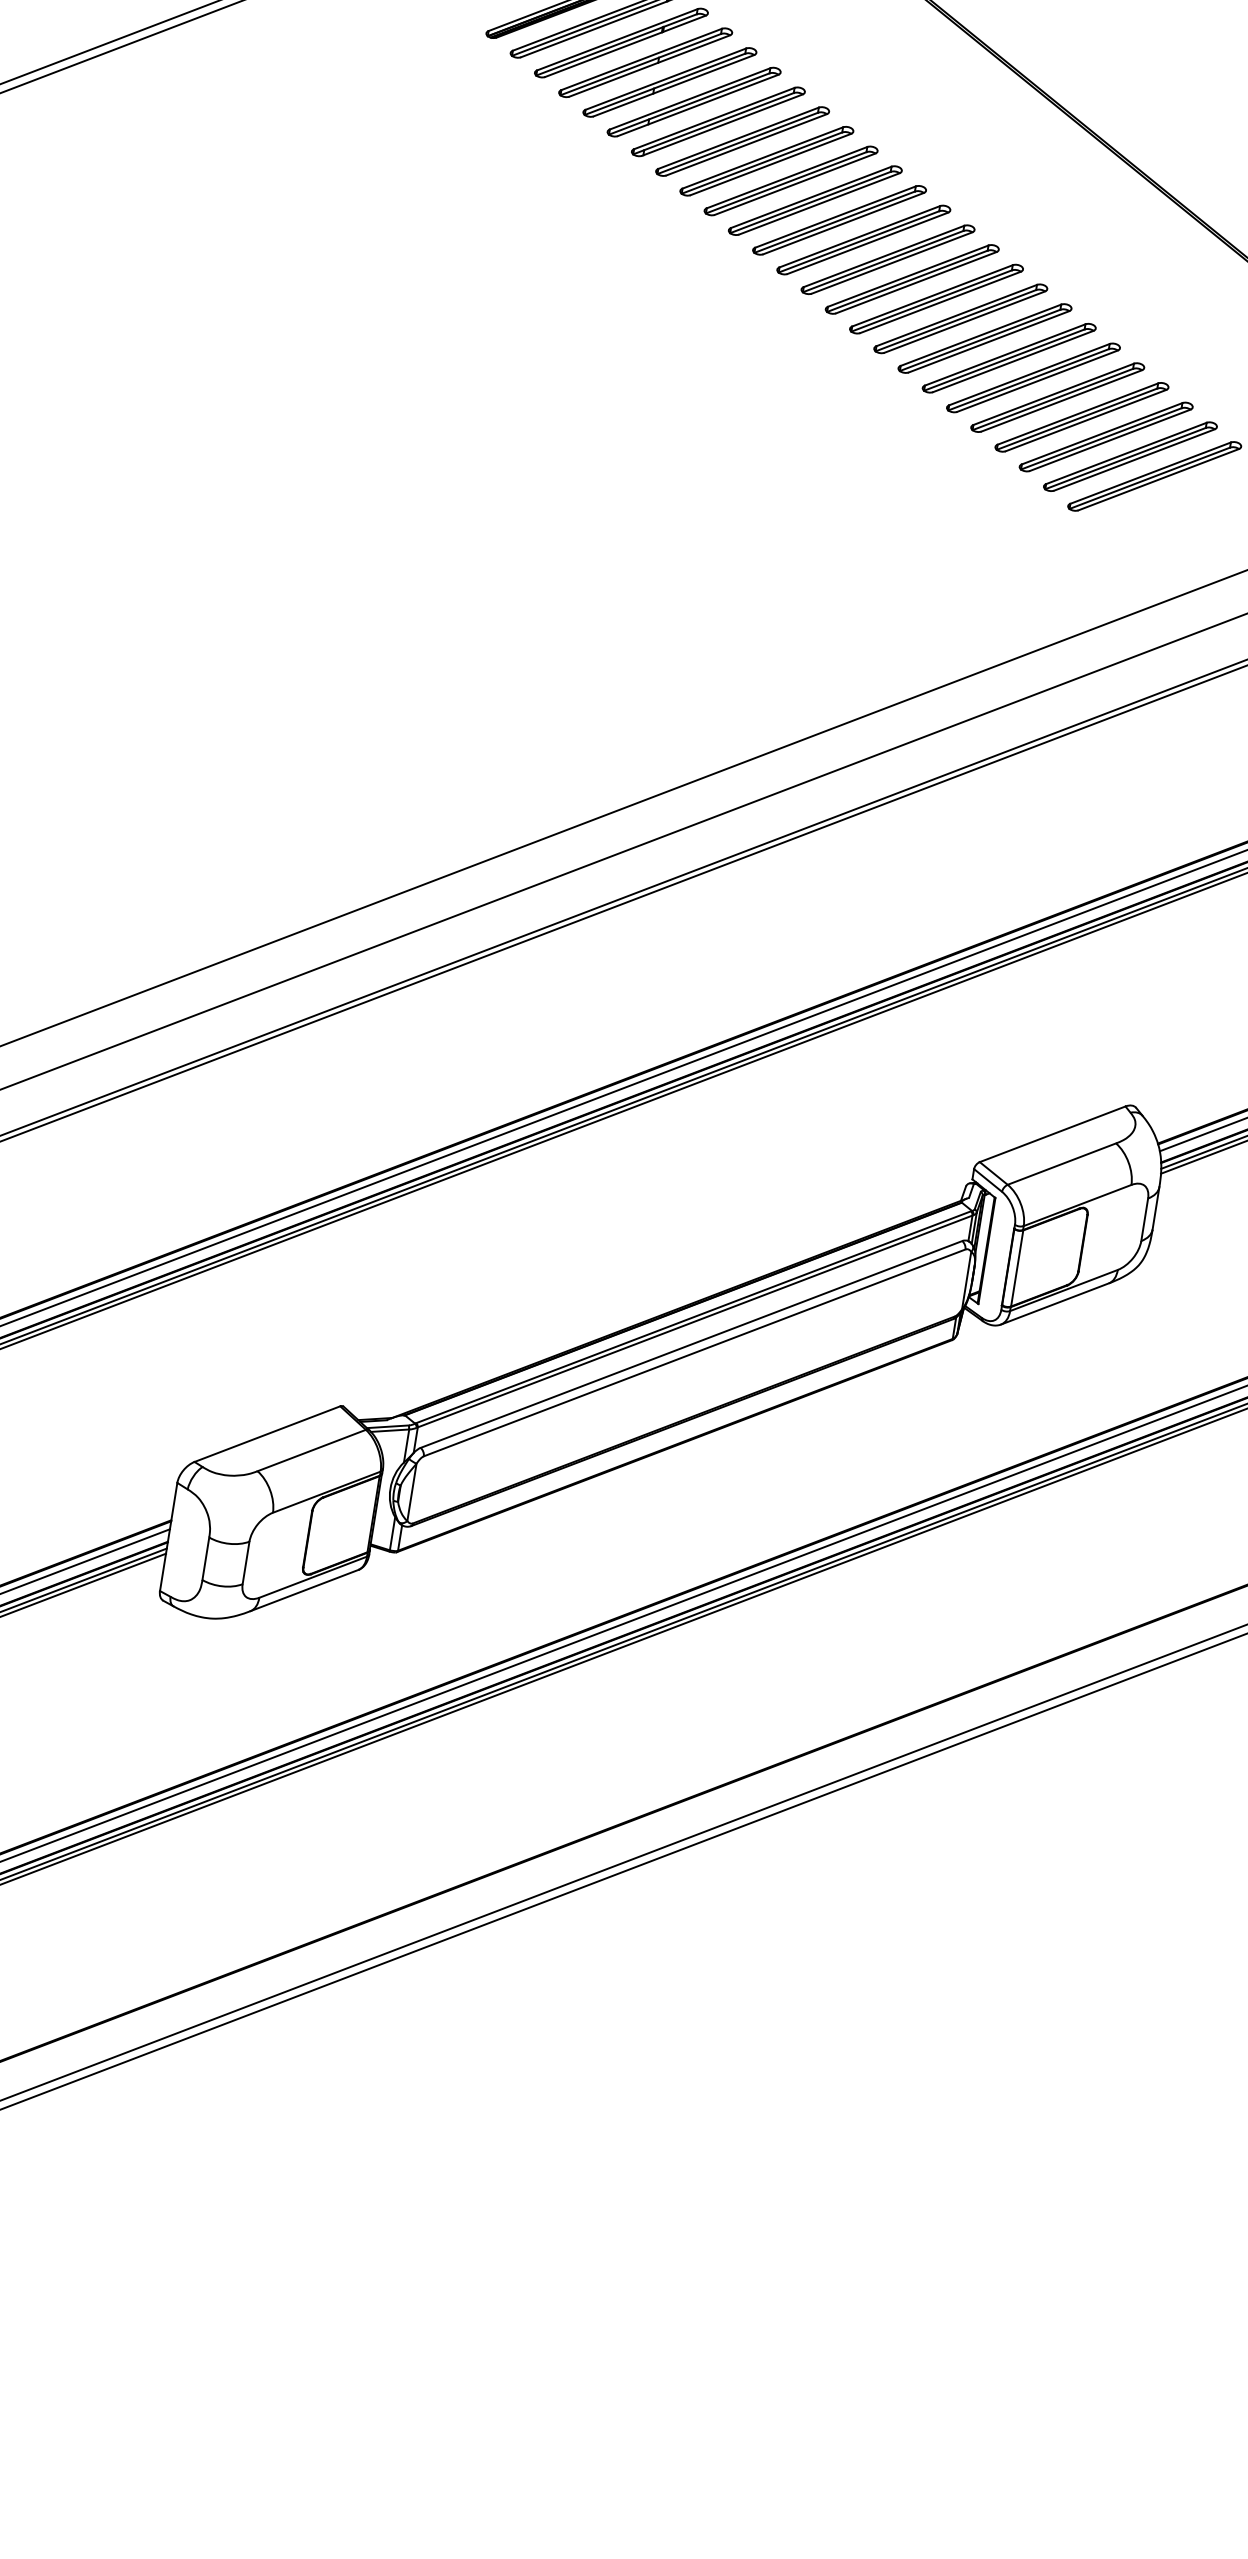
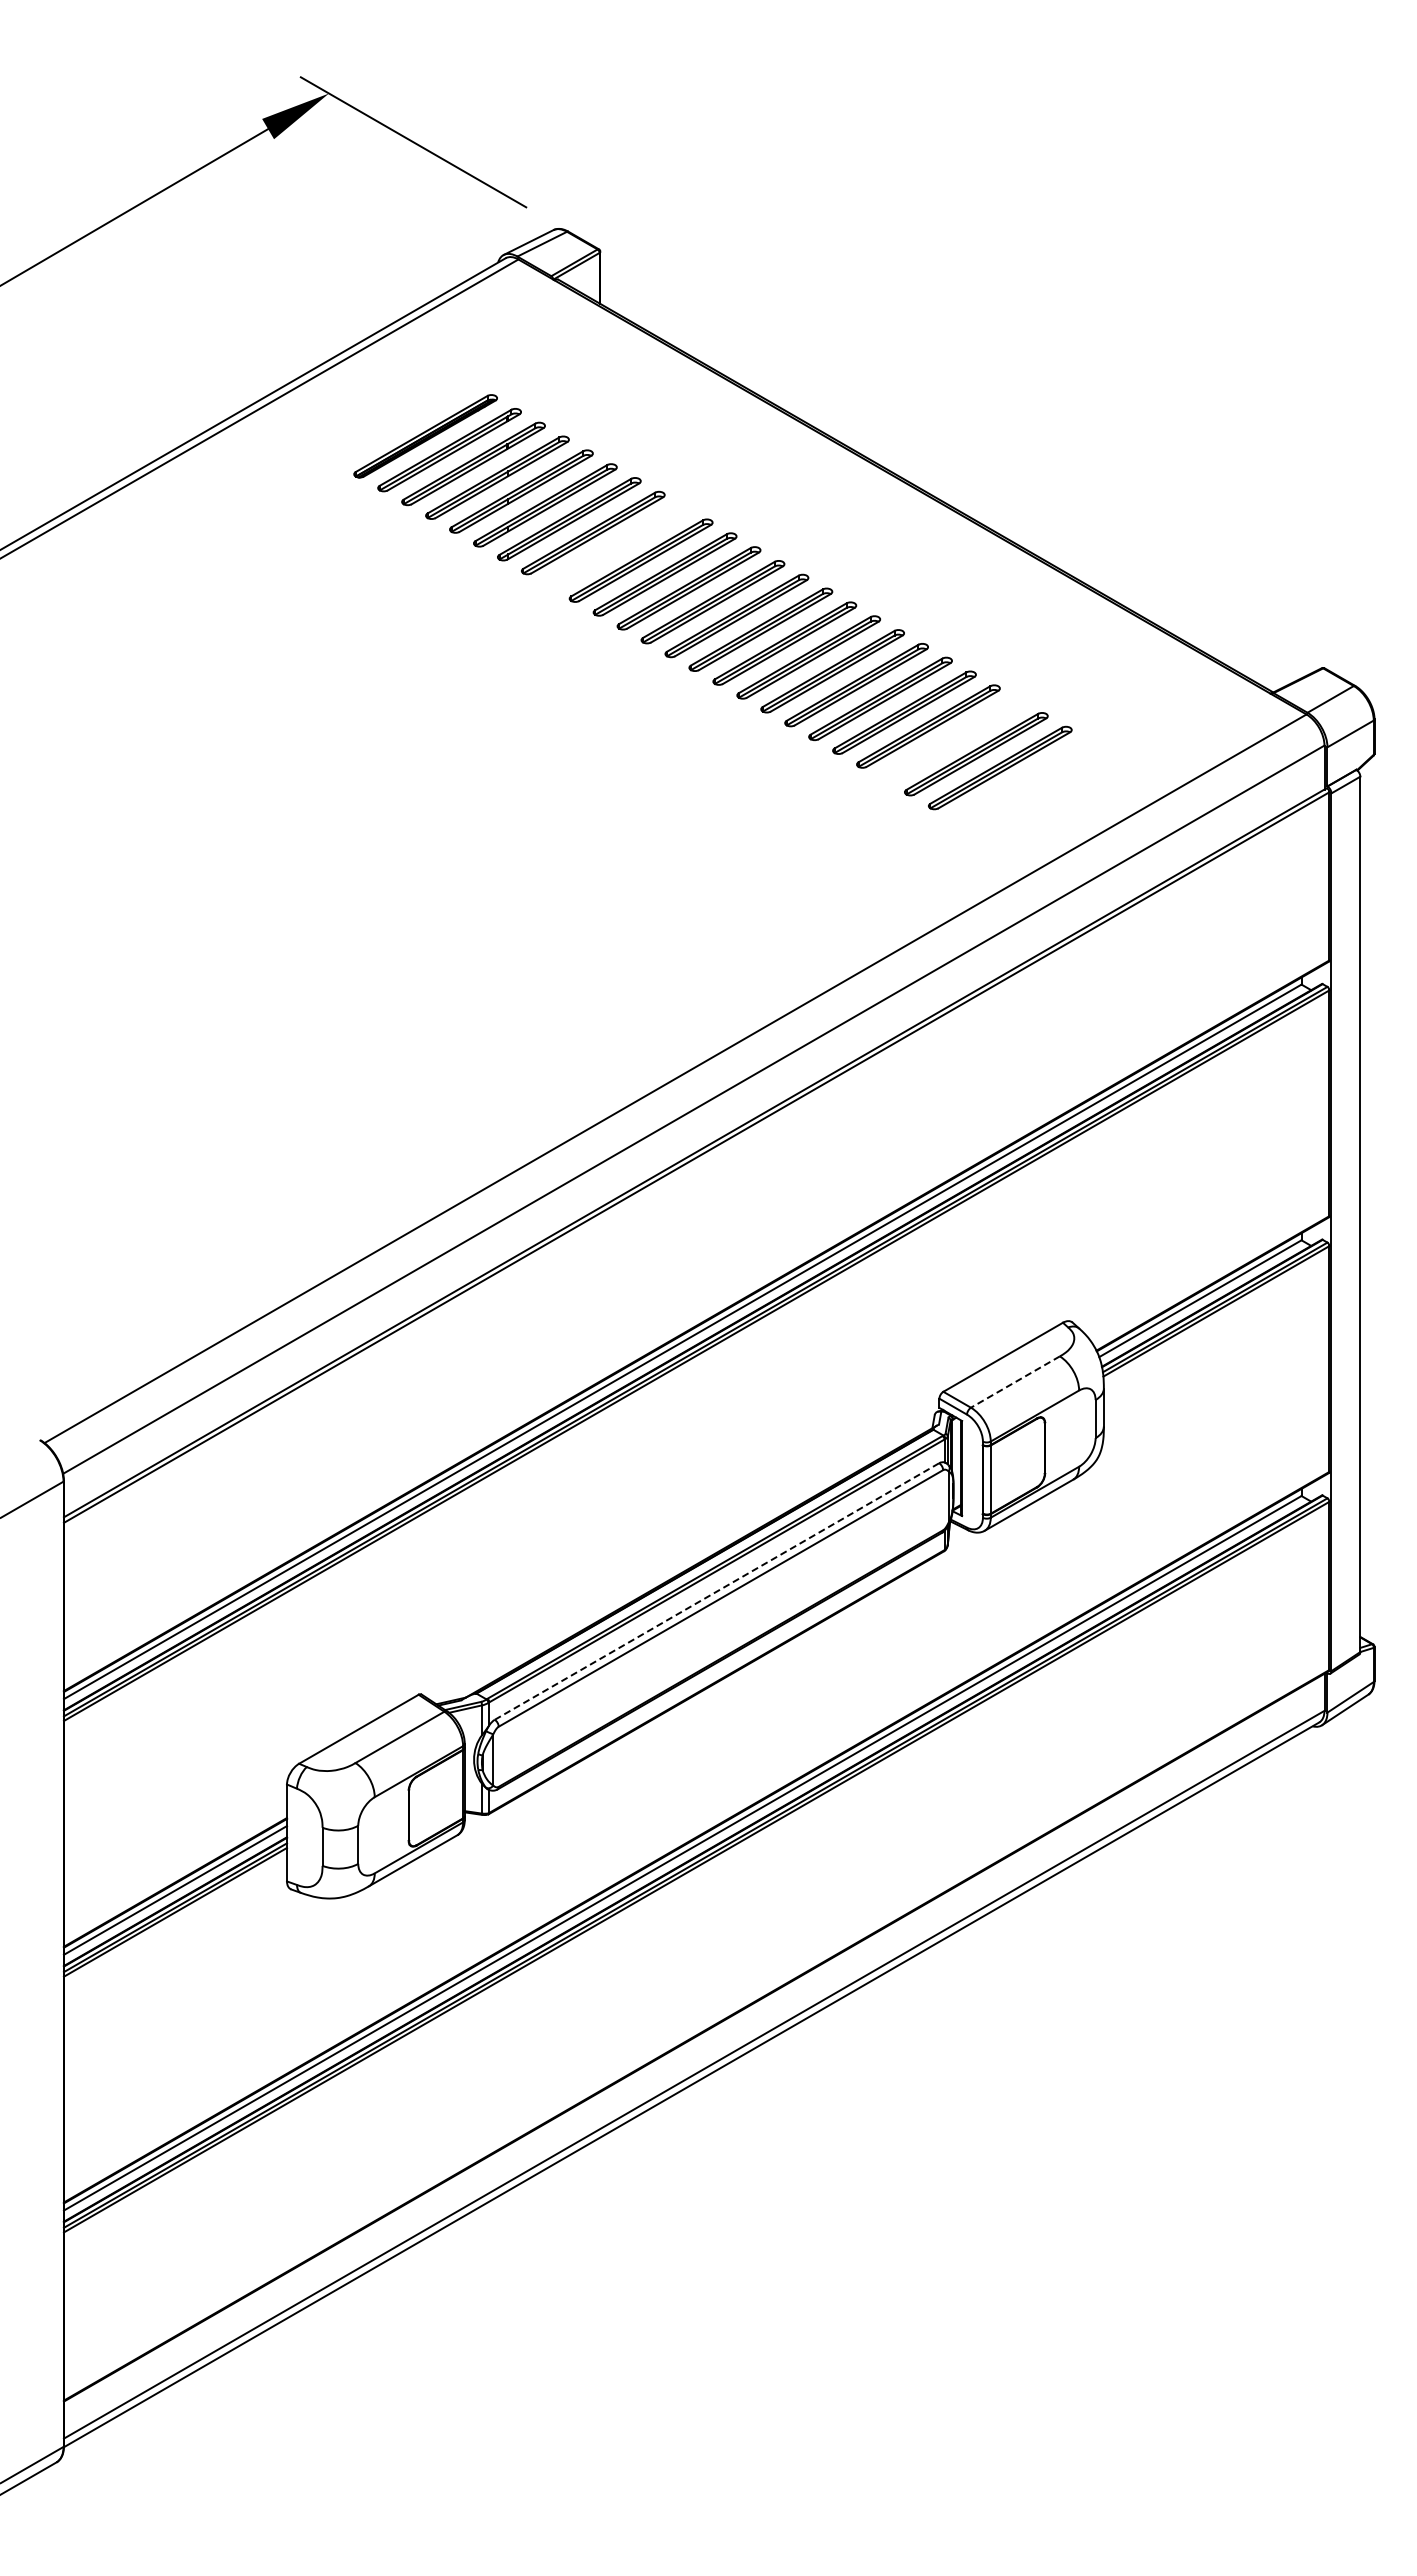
part: (766, 160) -> (616, 546), removed
part: (1106, 437) -> (952, 740), removed
line: (1060, 1164) -> (1014, 1382), solid -> dashed
line: (690, 1344) -> (716, 1591), solid -> dashed

